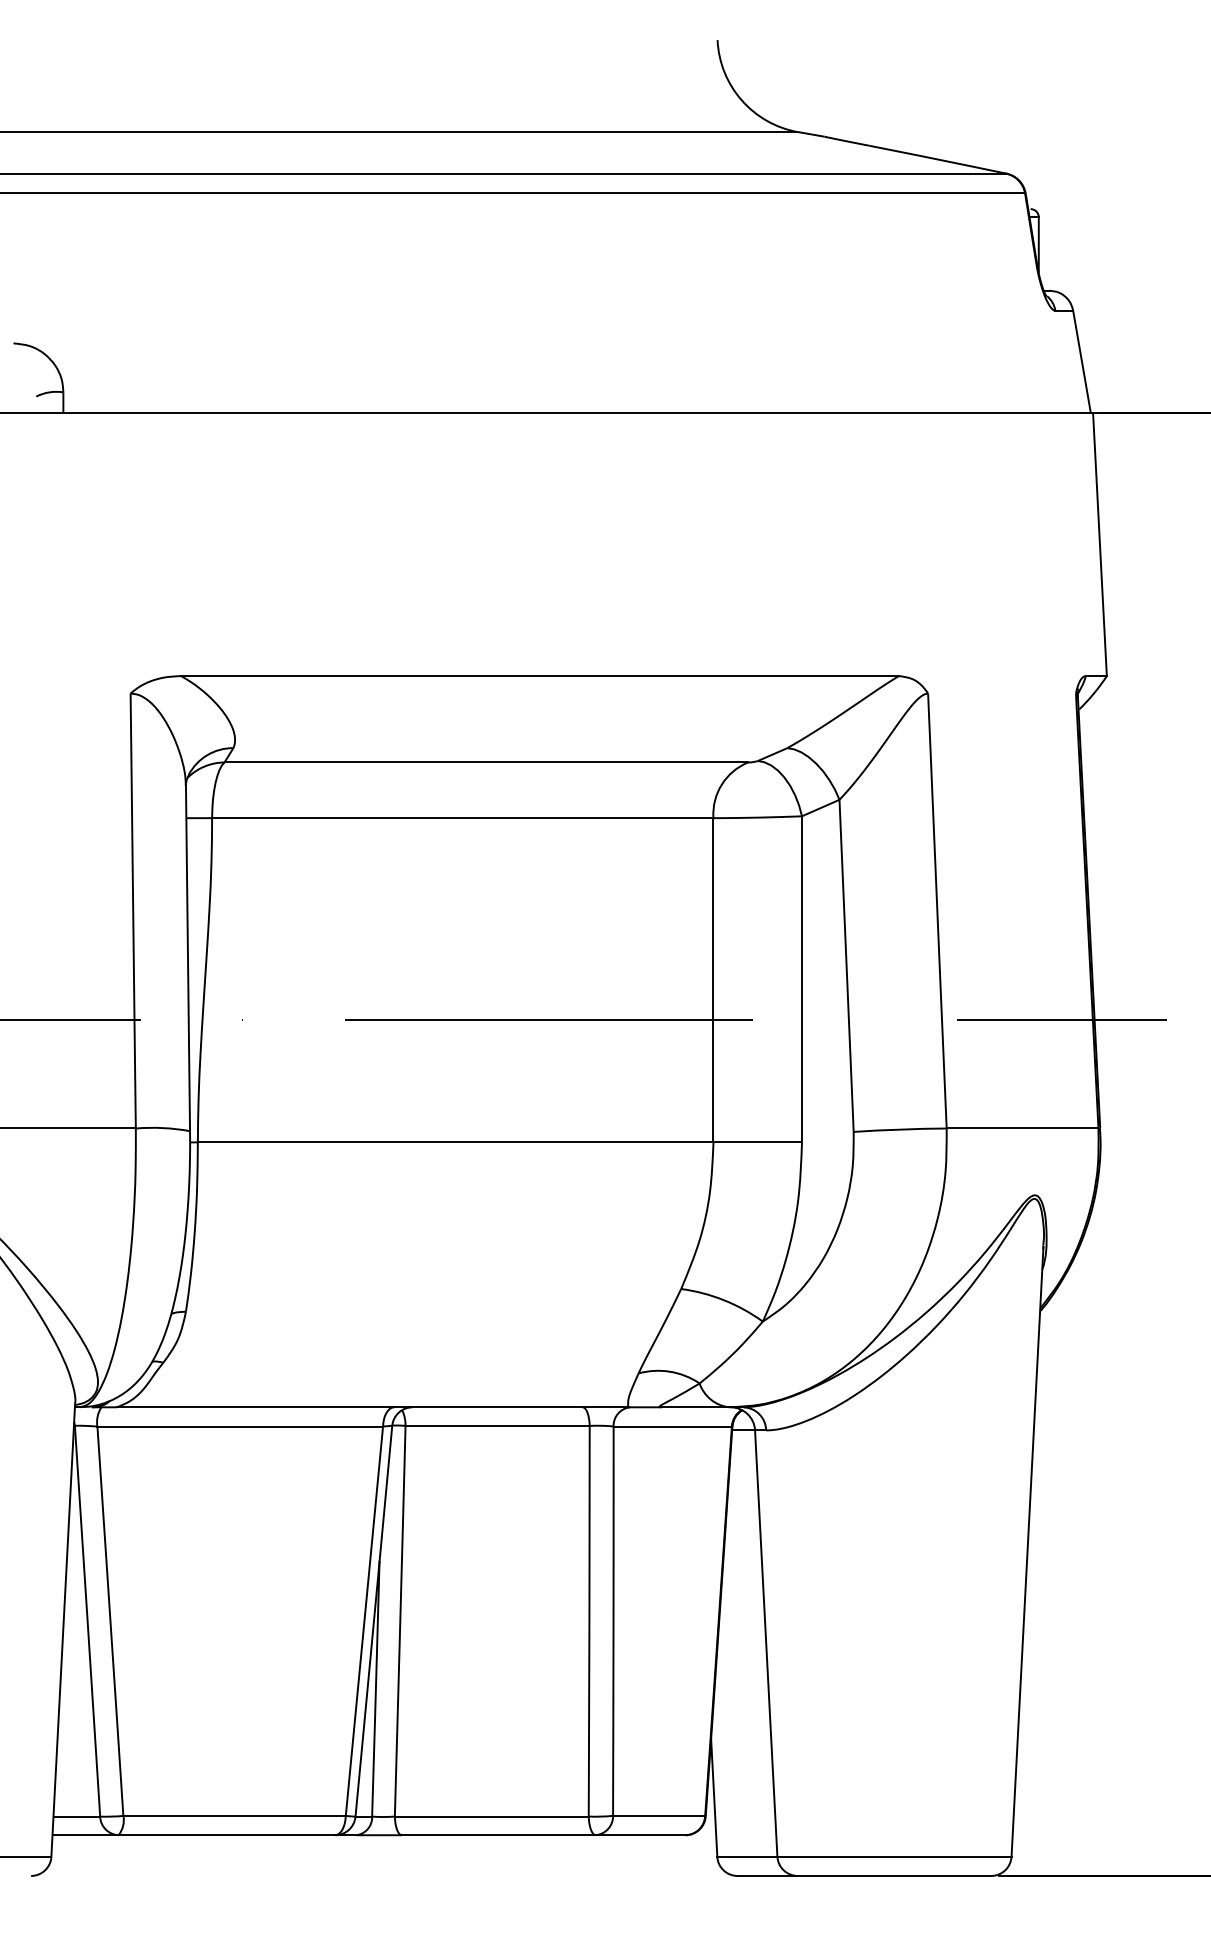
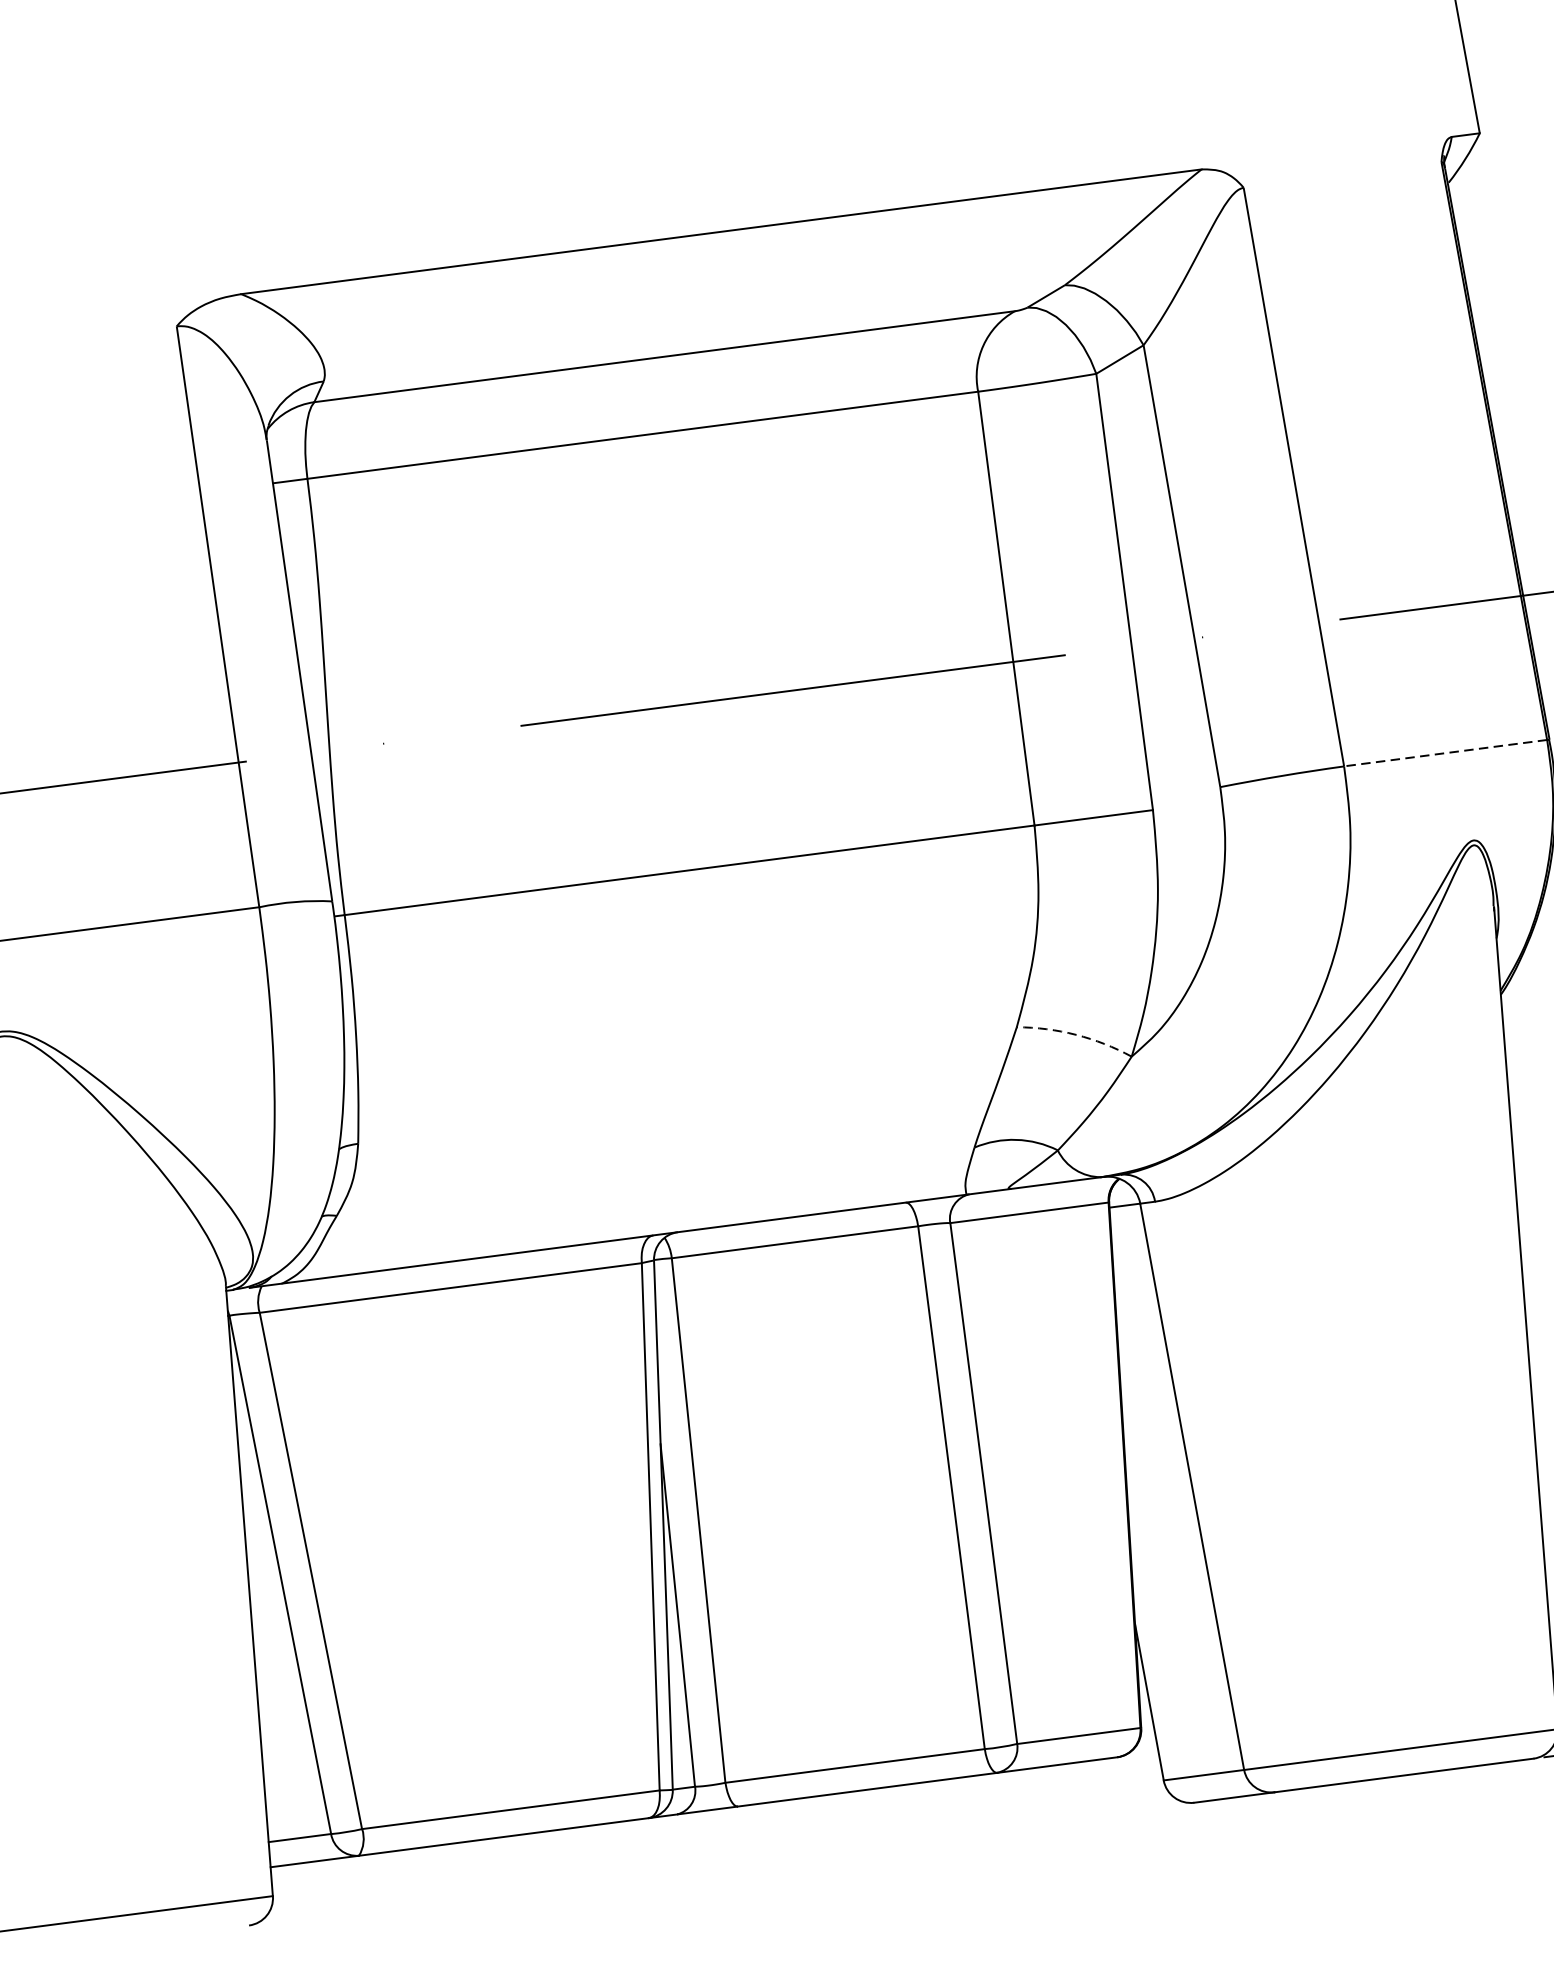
line: (1022, 1128) -> (1445, 753), solid -> dashed
arc: (724, 1300) -> (1076, 1035), solid -> dashed

